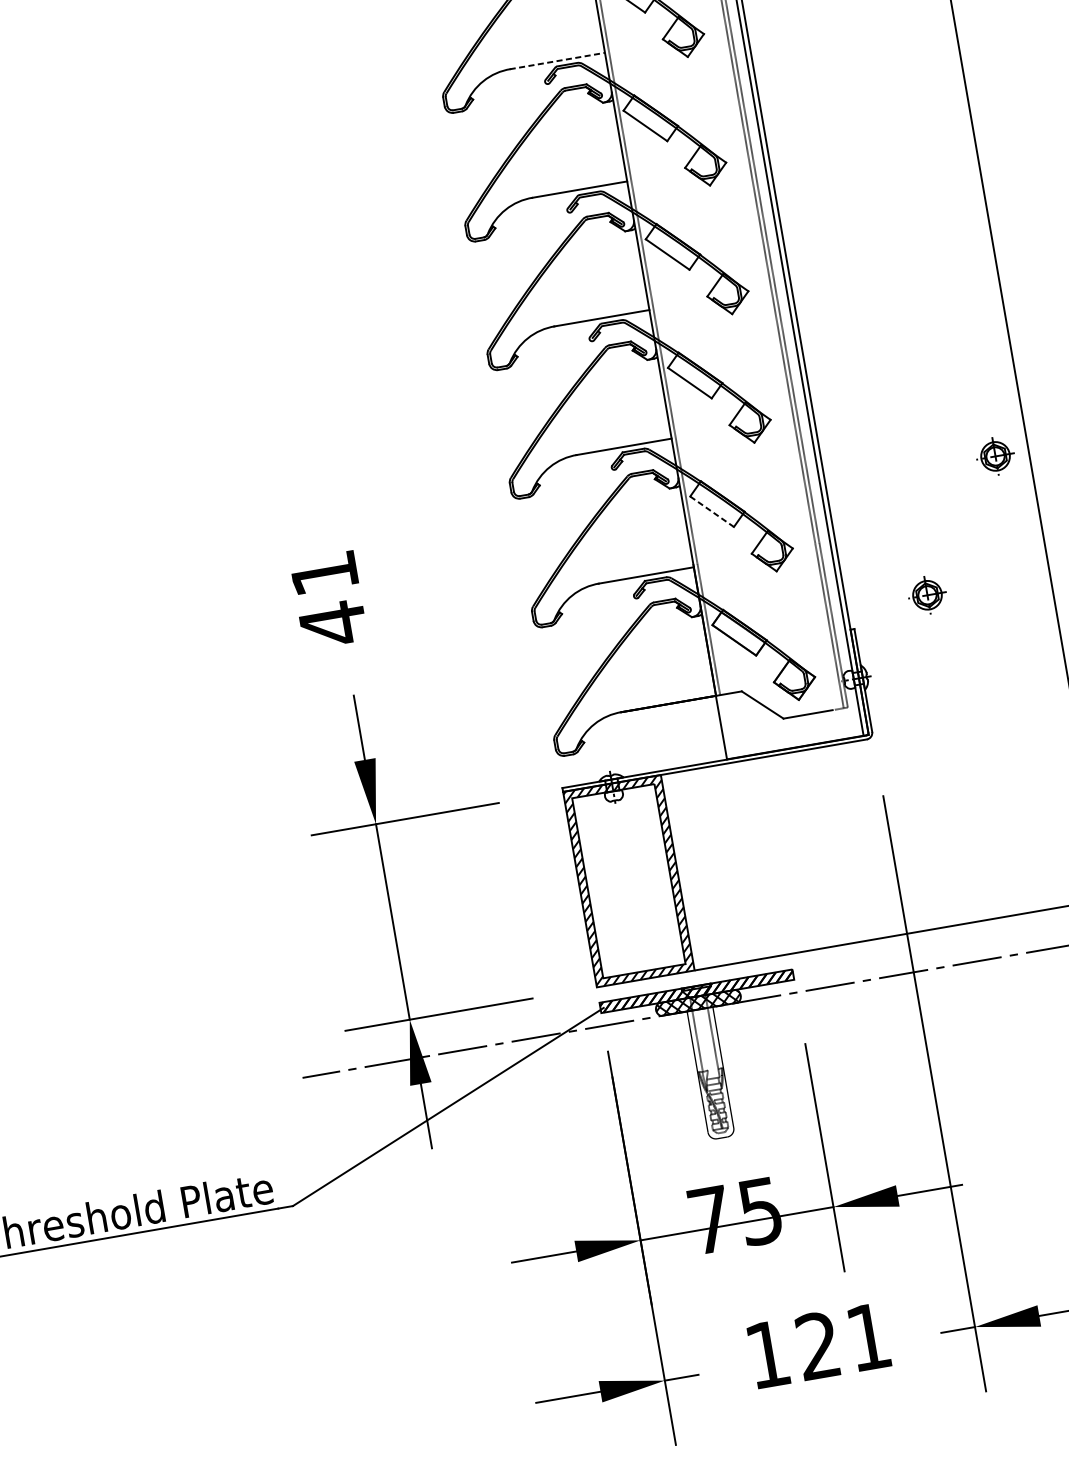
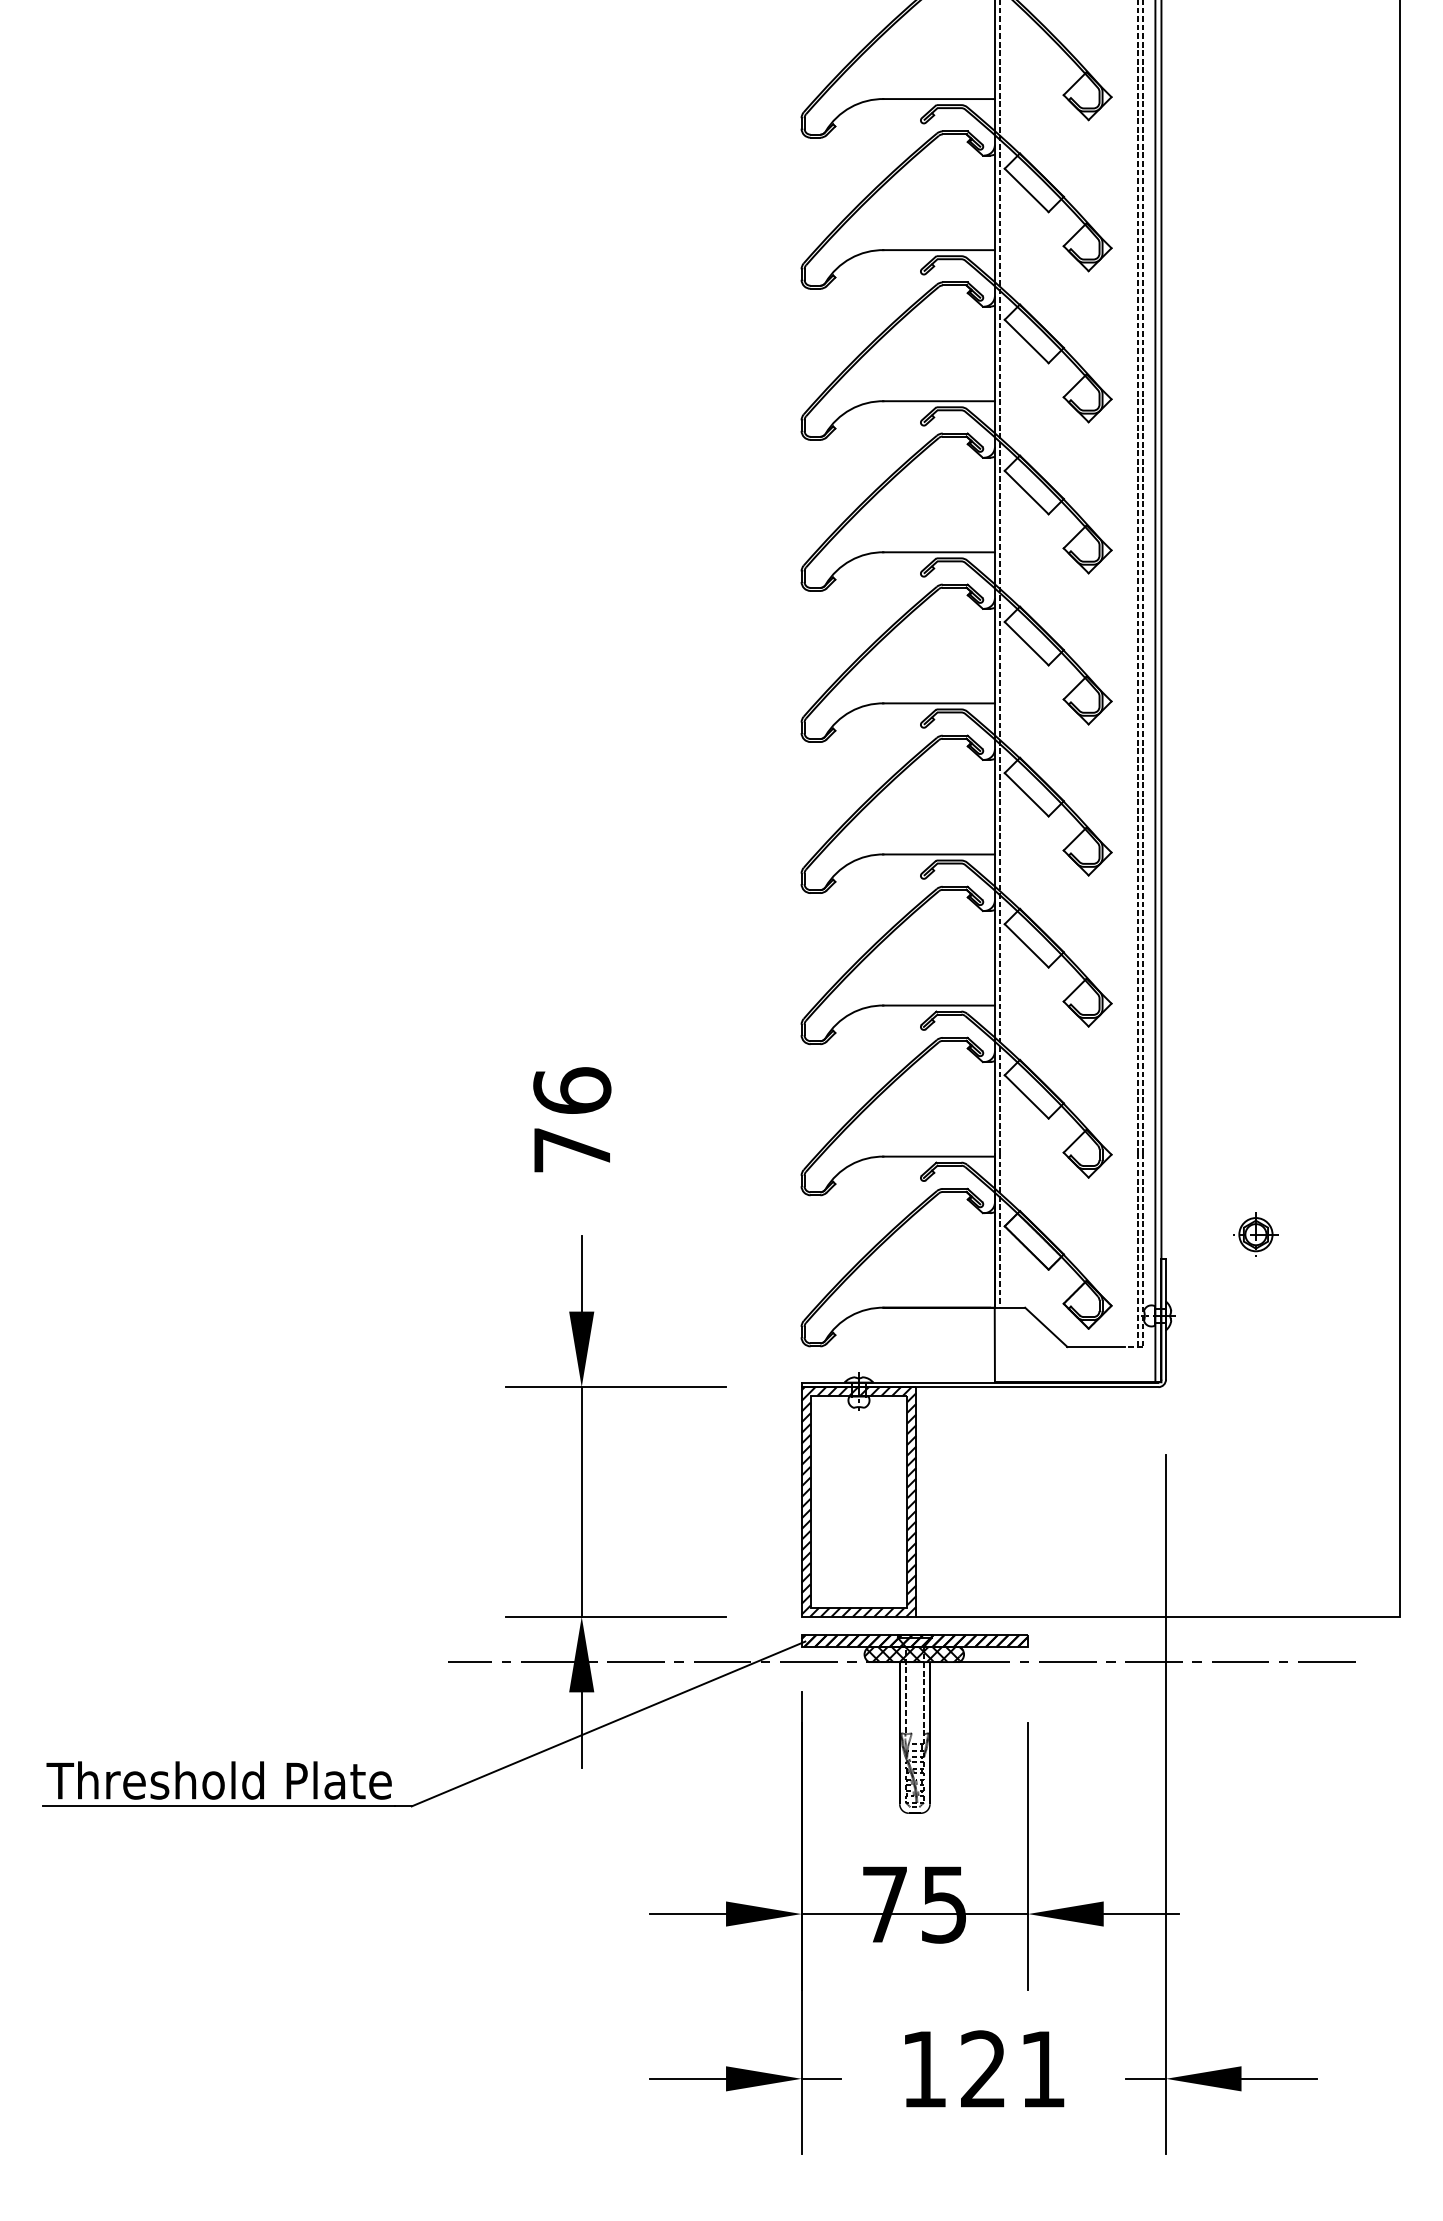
line: (556, 61) -> (938, 552), dashed -> solid
part: (995, 456) -> (1360, 1089), removed
line: (711, 511) -> (1026, 1096), dashed -> solid
text: (329, 599) -> (572, 1121), 41 -> 76

